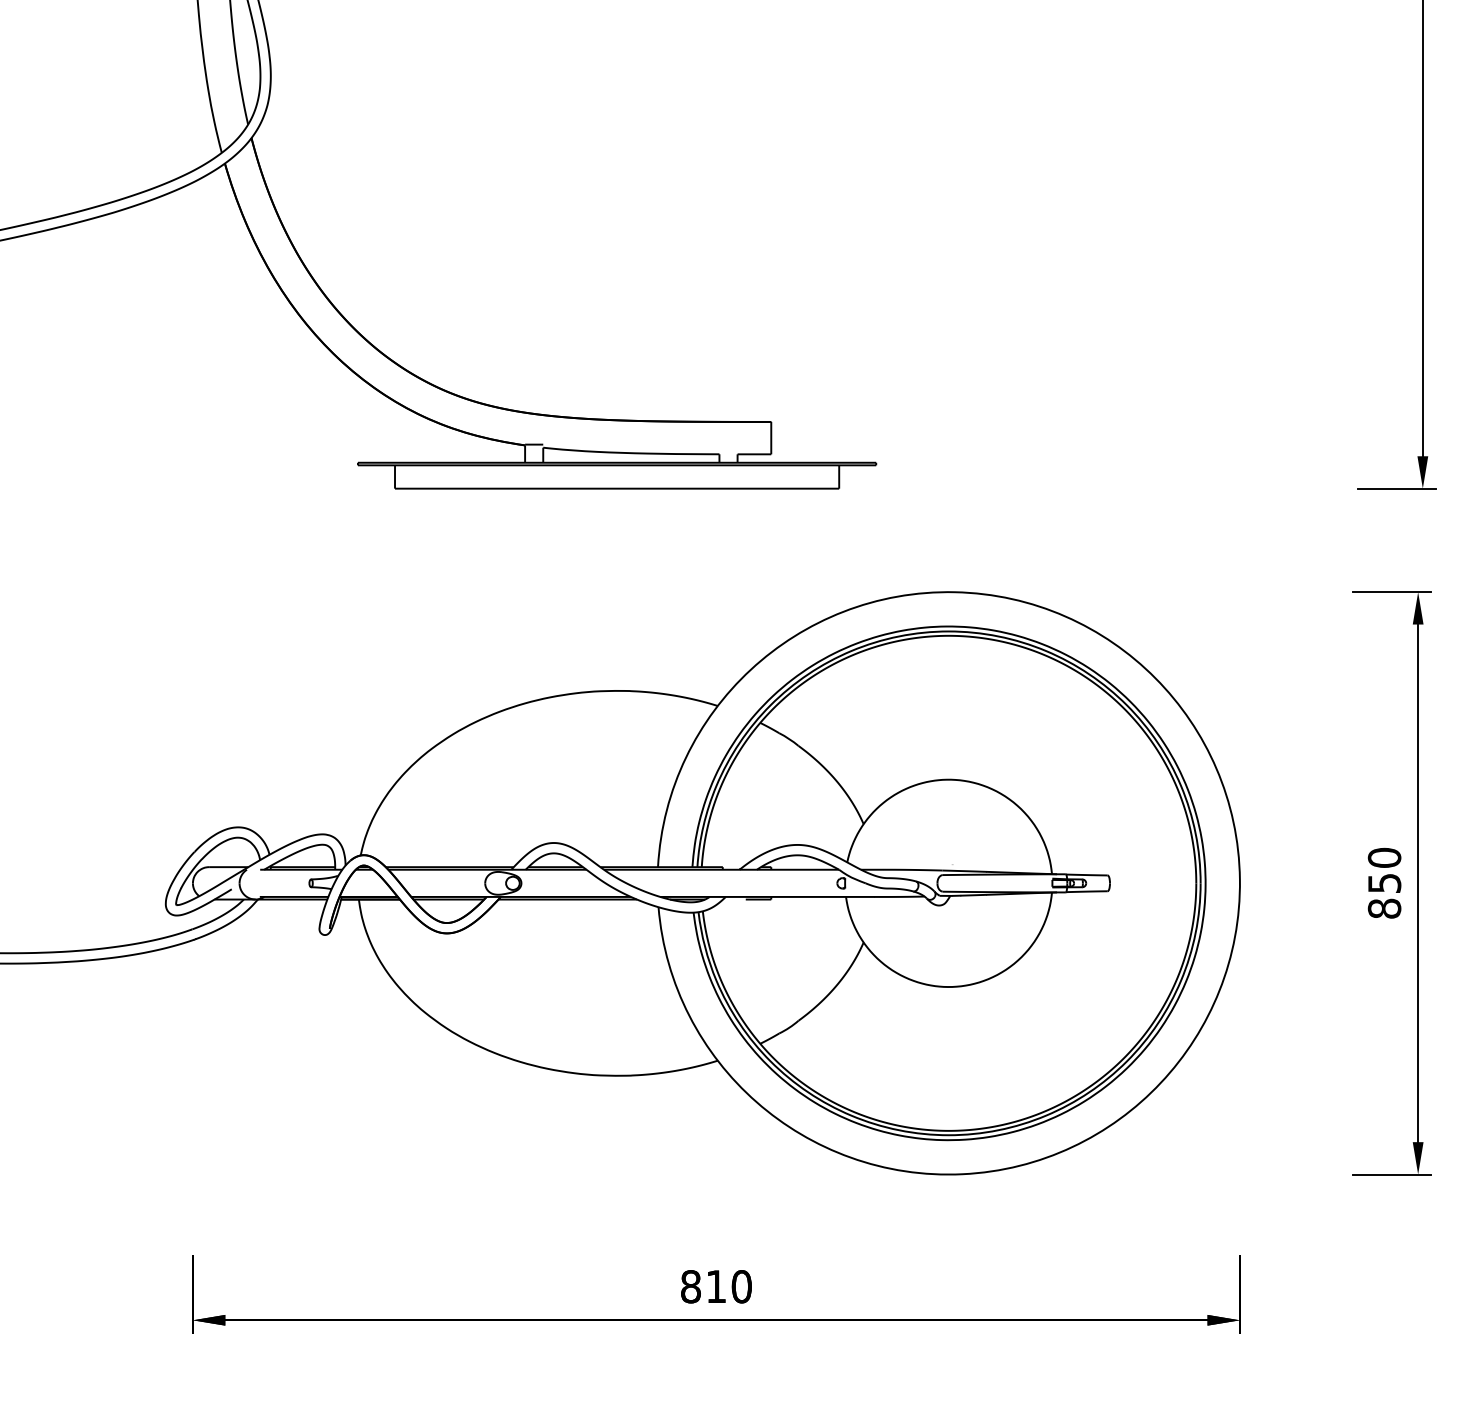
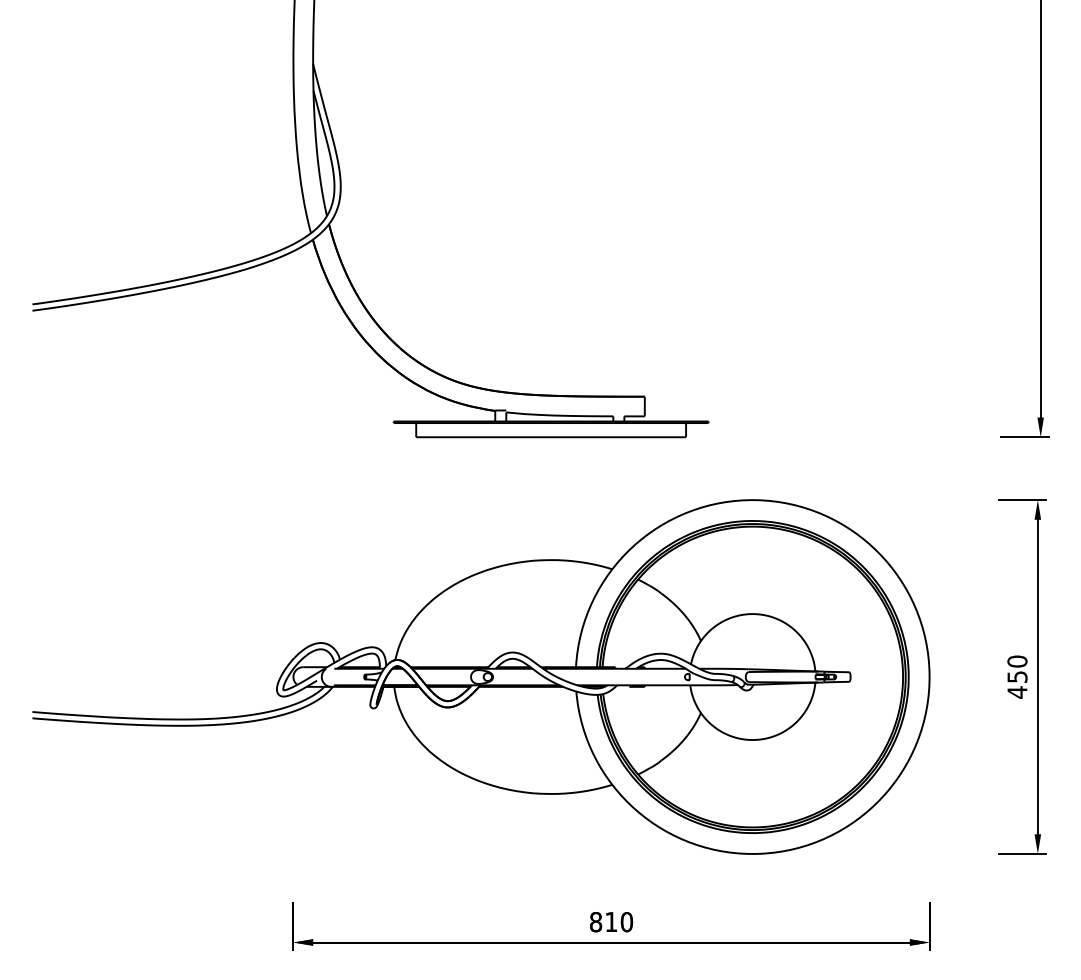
text: (1384, 908) -> (1017, 692), 850 -> 450

